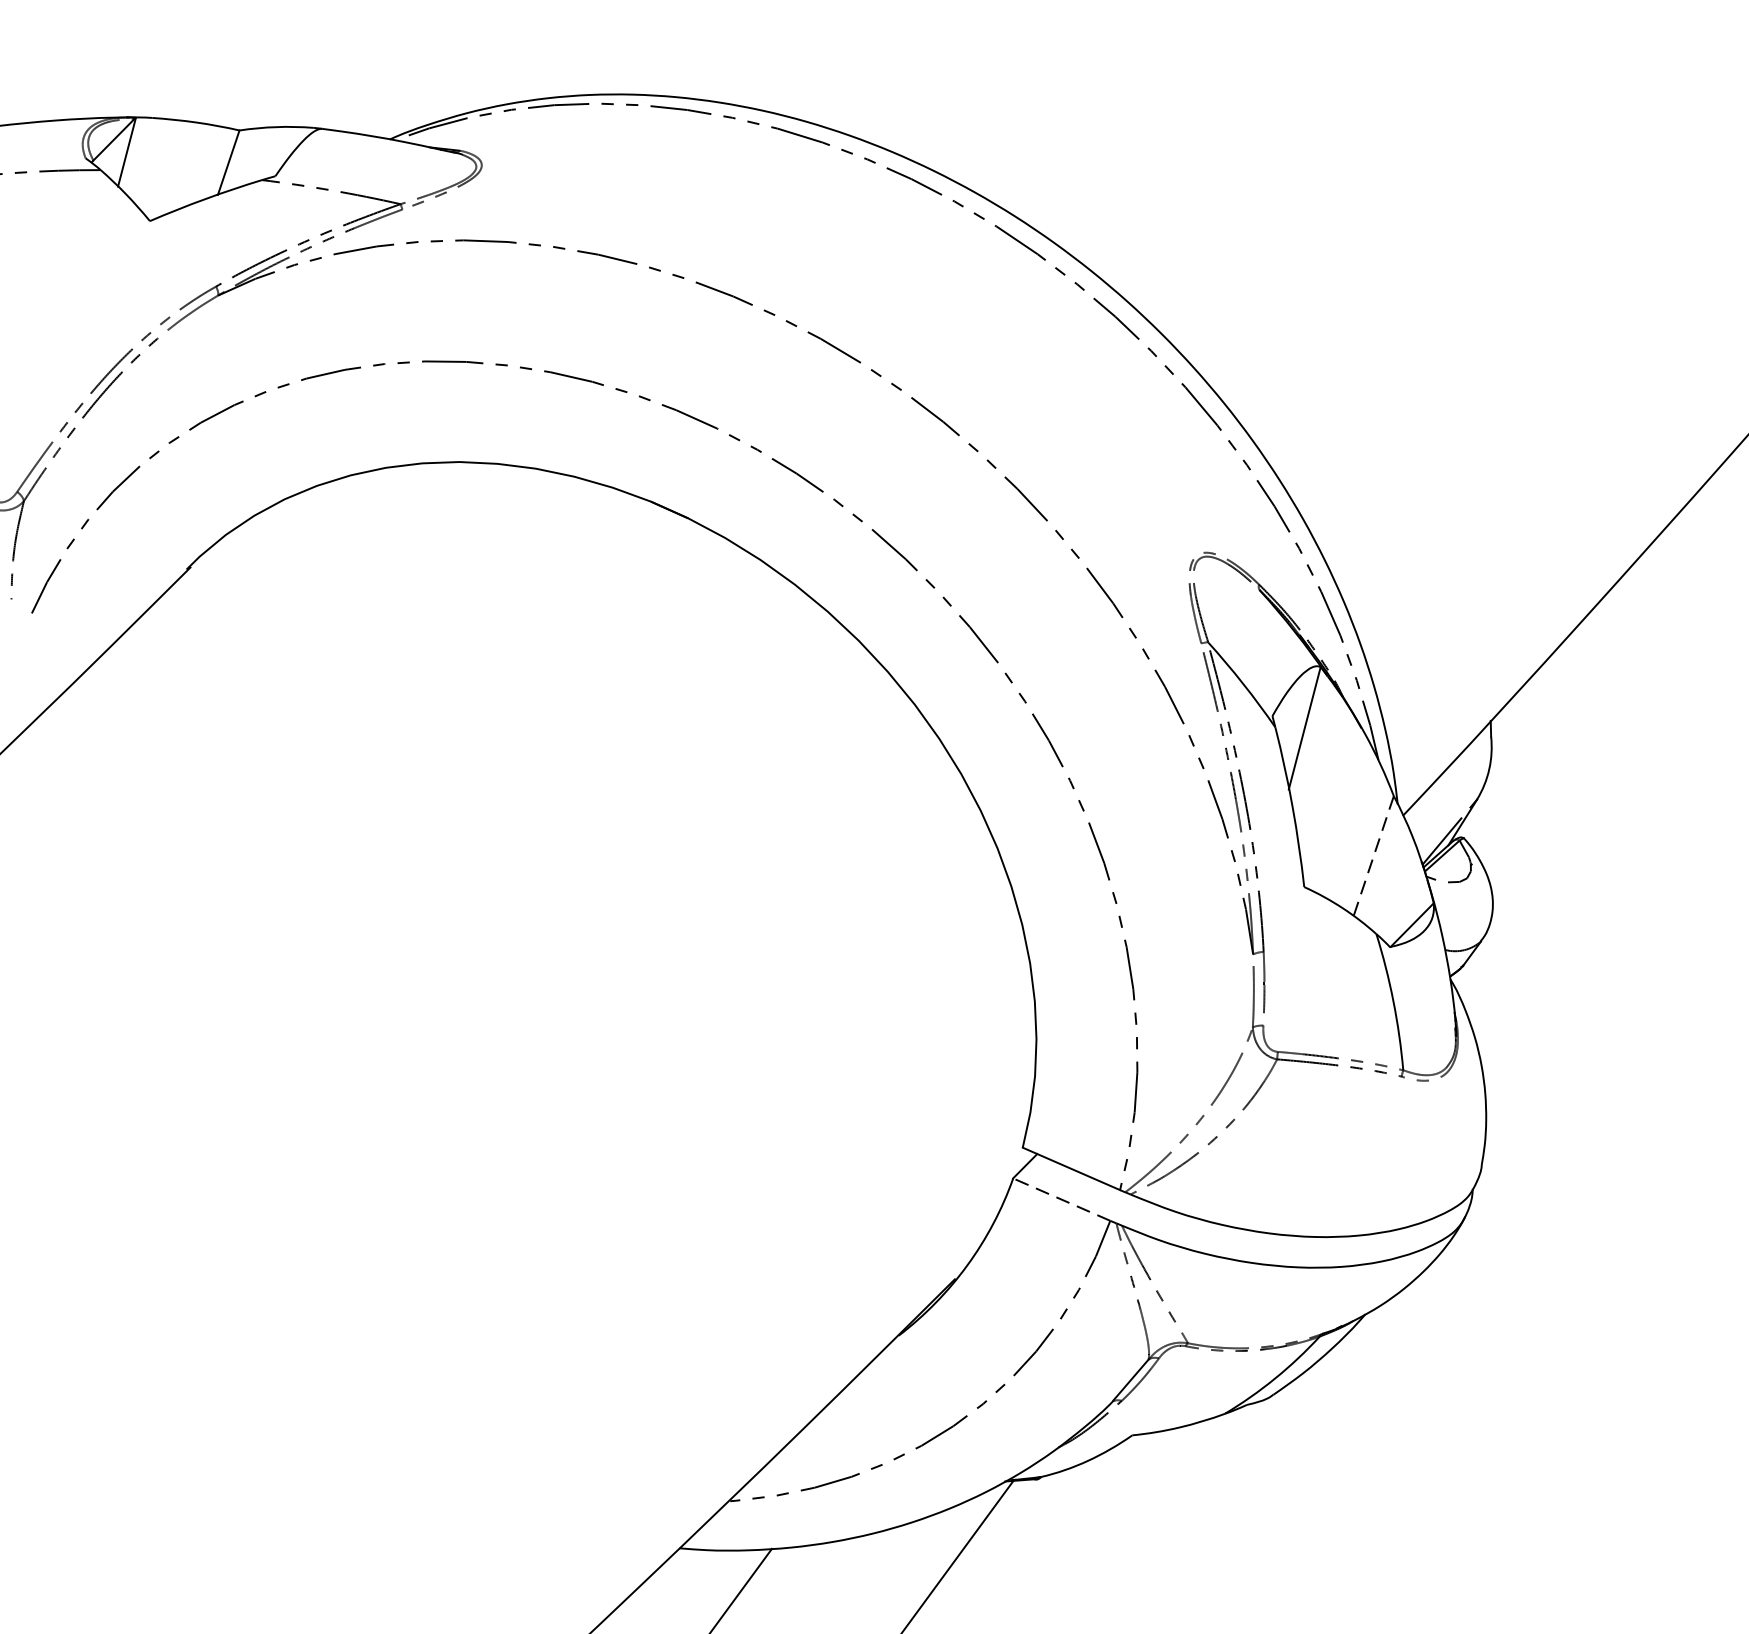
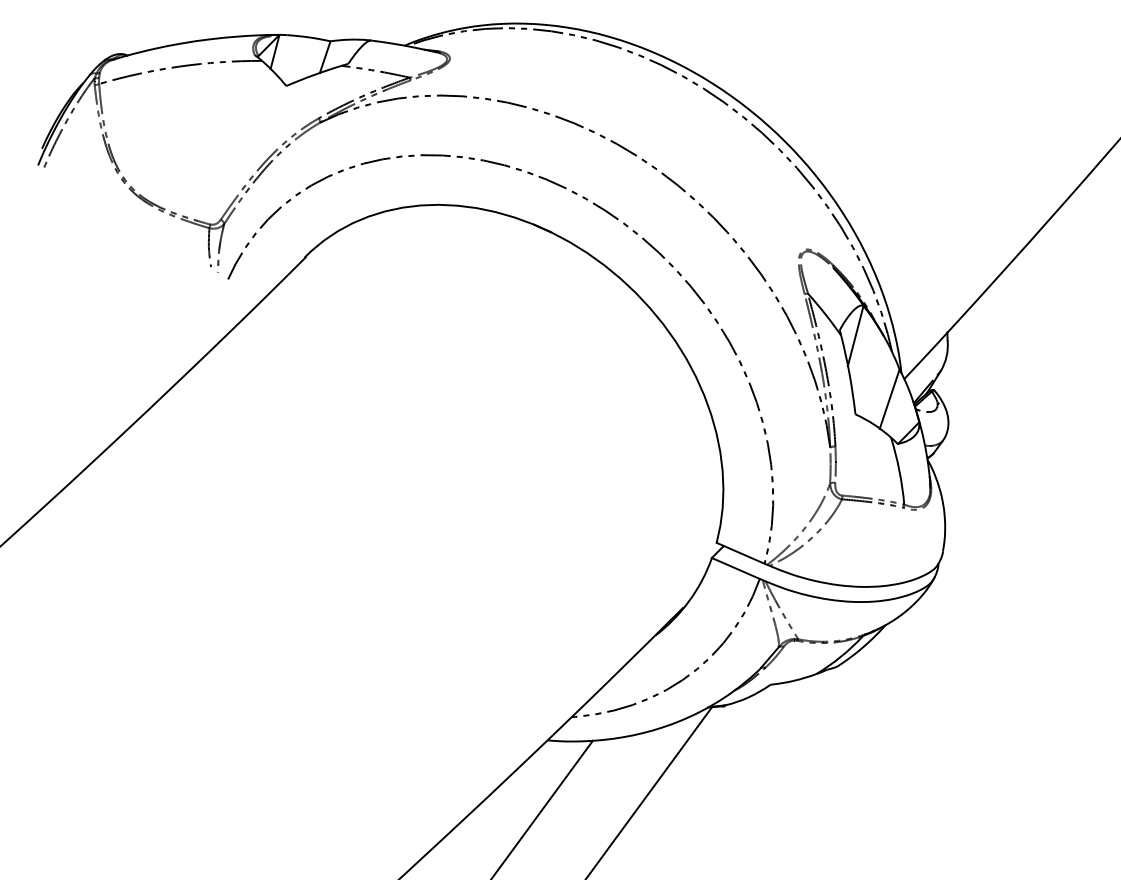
line: (1373, 856) -> (889, 399), dashed -> solid
line: (1060, 1199) -> (735, 568), dashed -> solid

